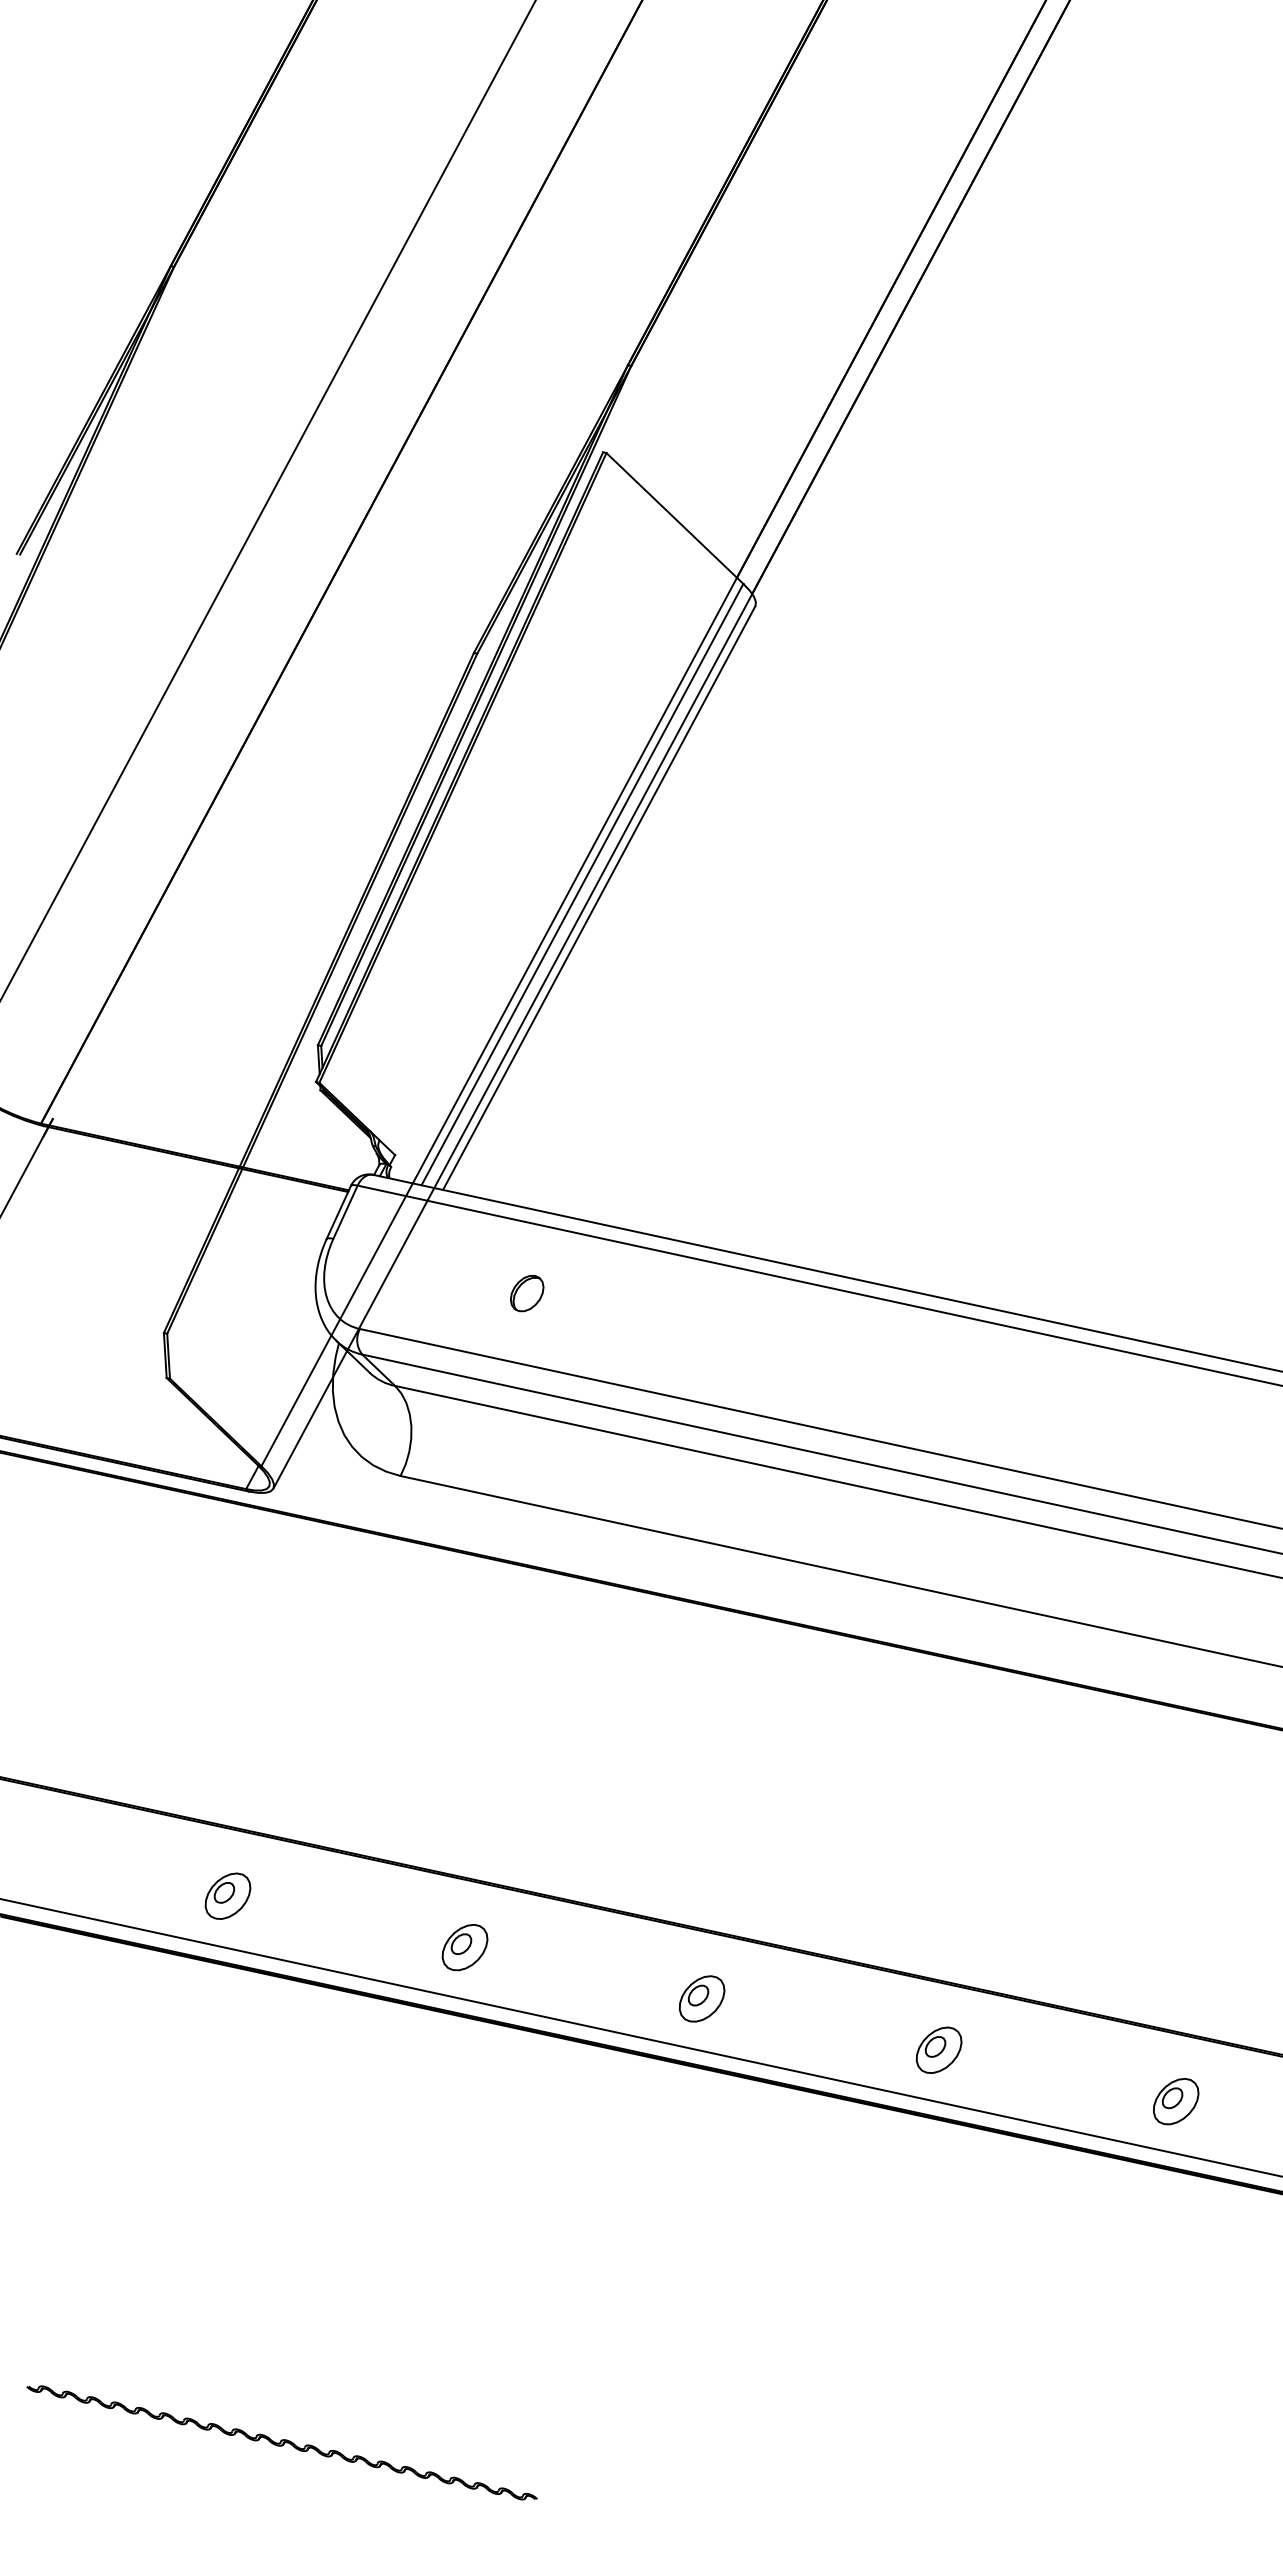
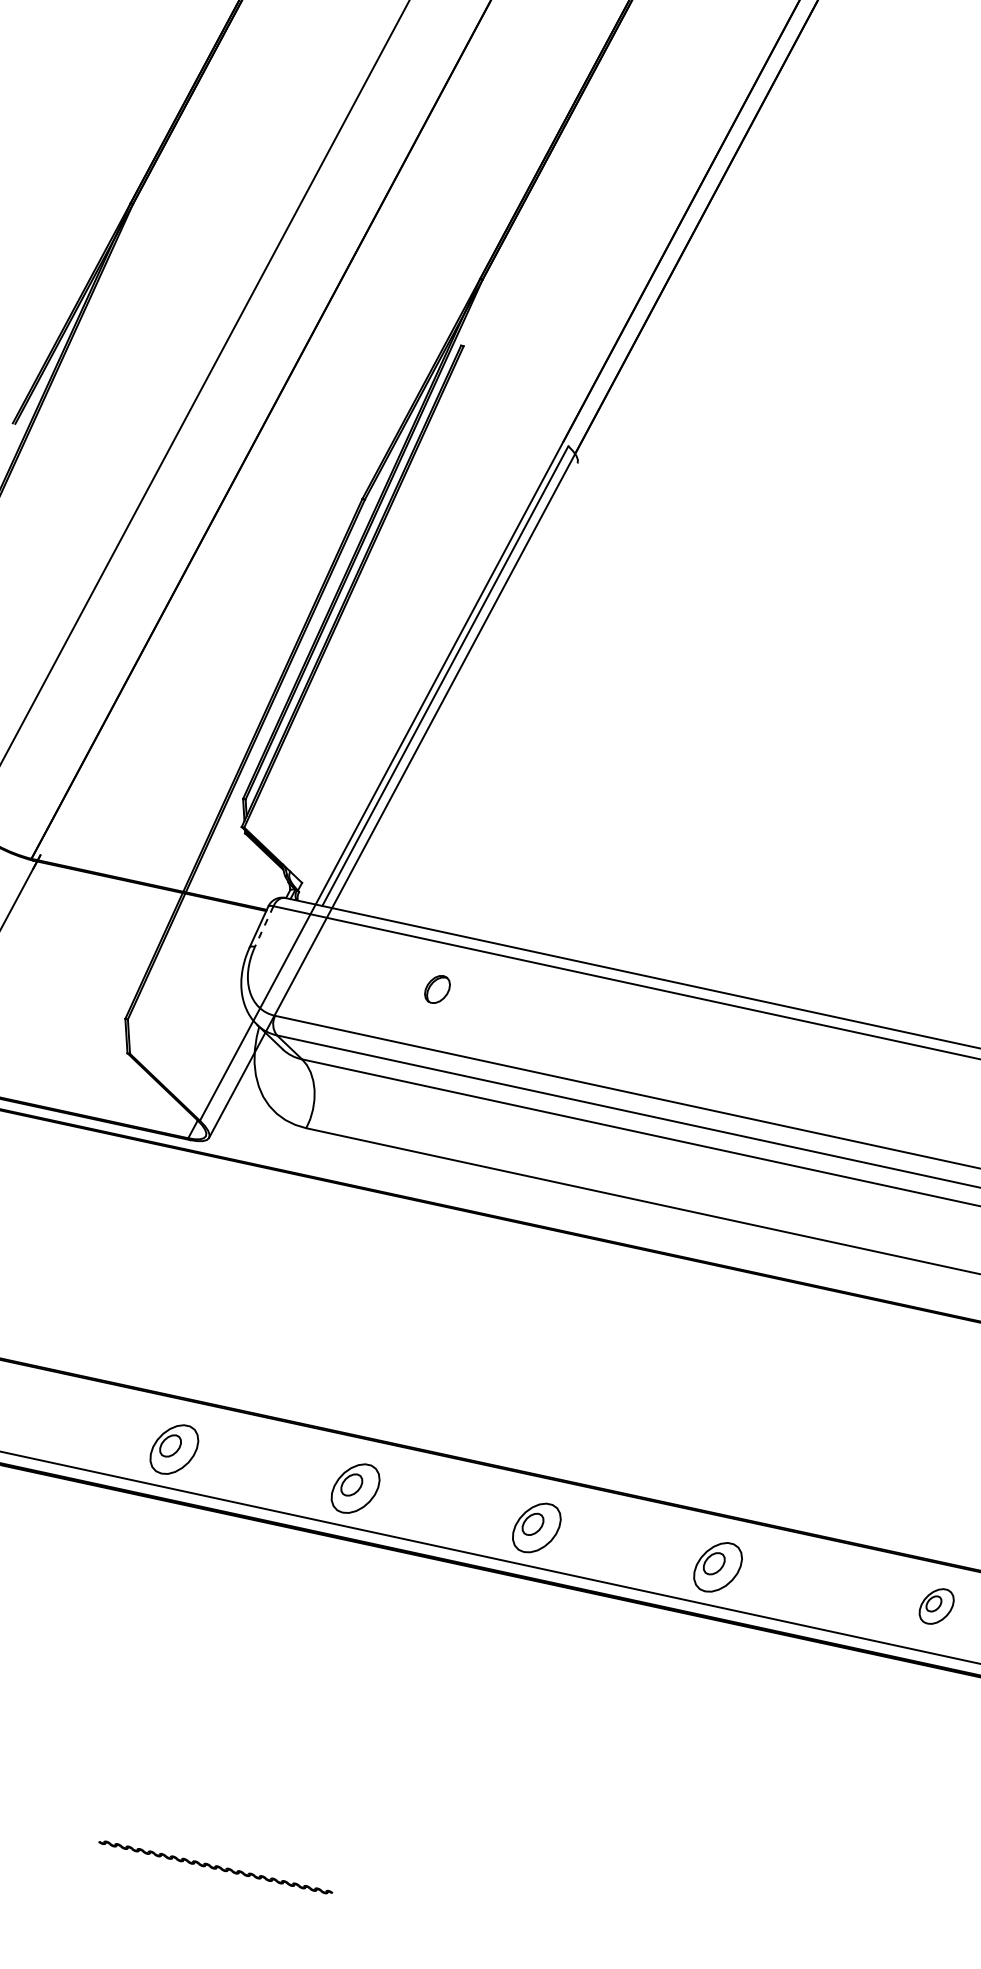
line: (674, 518) -> (515, 396), removed
line: (599, 897) -> (458, 685), removed
line: (345, 1212) -> (264, 926), solid -> dashed
part: (527, 1293) -> (437, 989), moved
part: (227, 1895) -> (173, 1448), size x1.4
part: (464, 1947) -> (355, 1488), size x1.4
part: (701, 1998) -> (536, 1527), size x1.4
part: (938, 2049) -> (717, 1566), size x1.4
part: (1176, 2101) -> (936, 1606), moved
part: (281, 2442) -> (215, 1867), size x0.6

